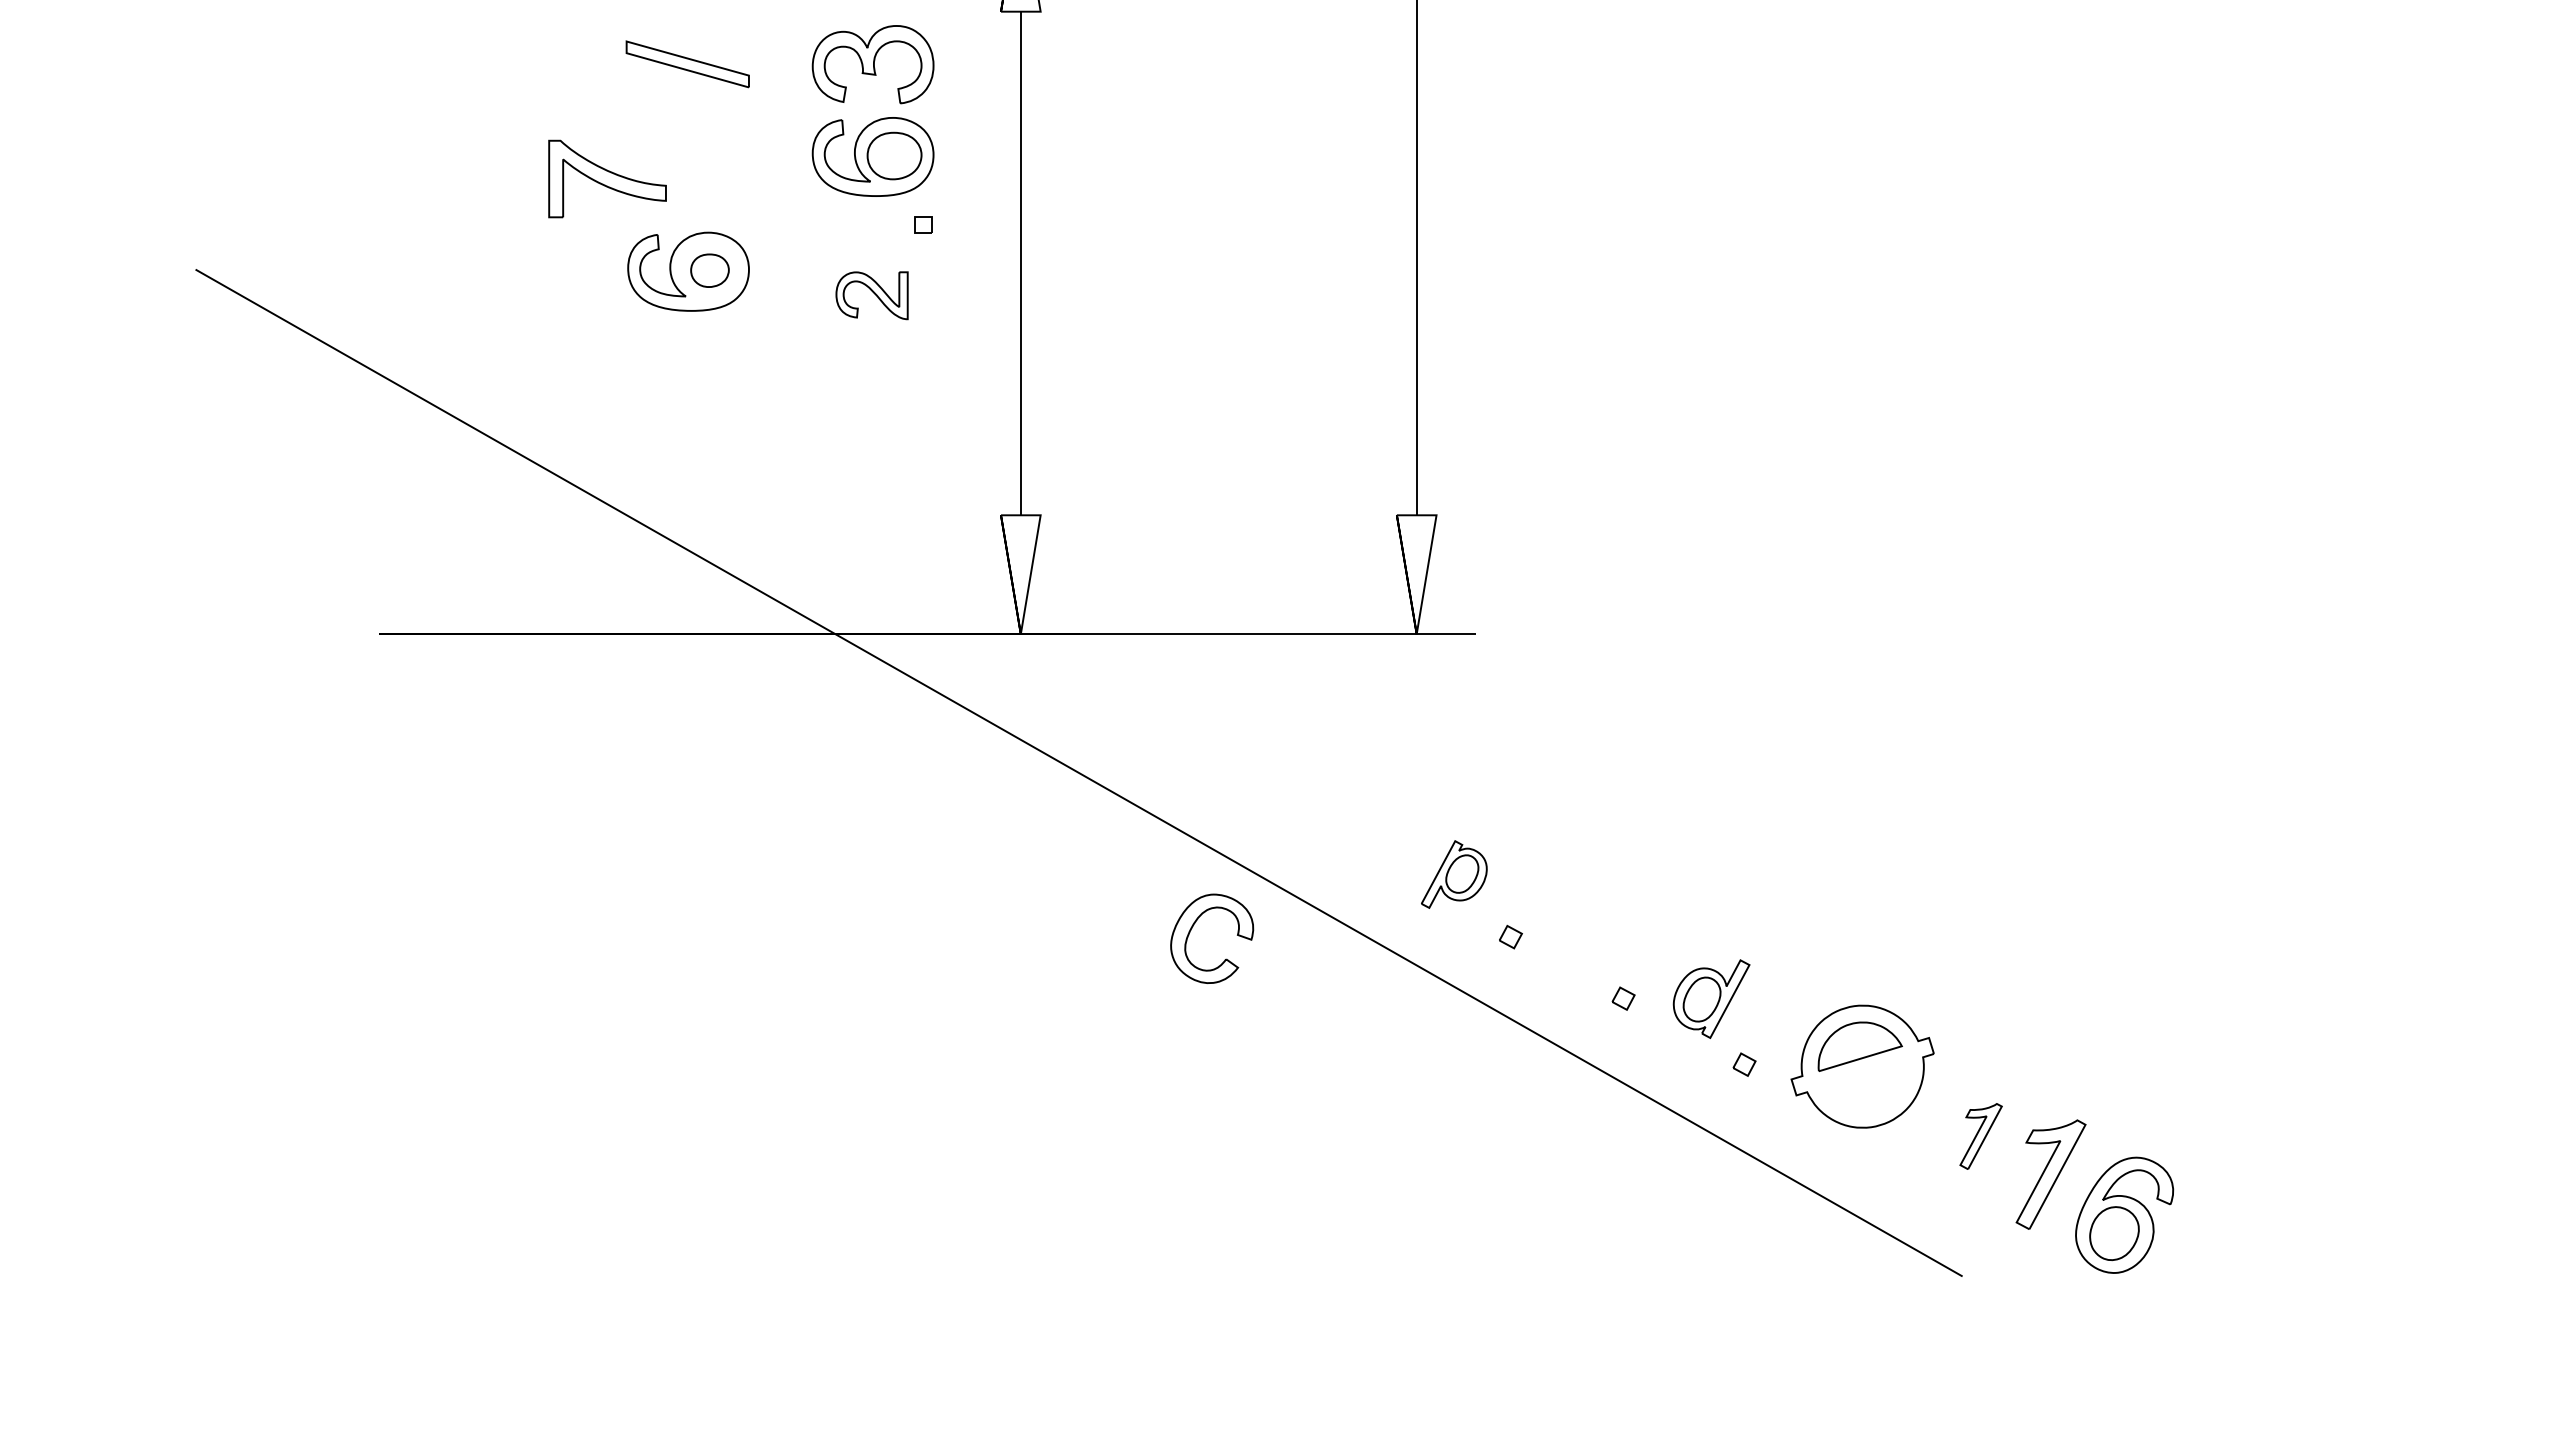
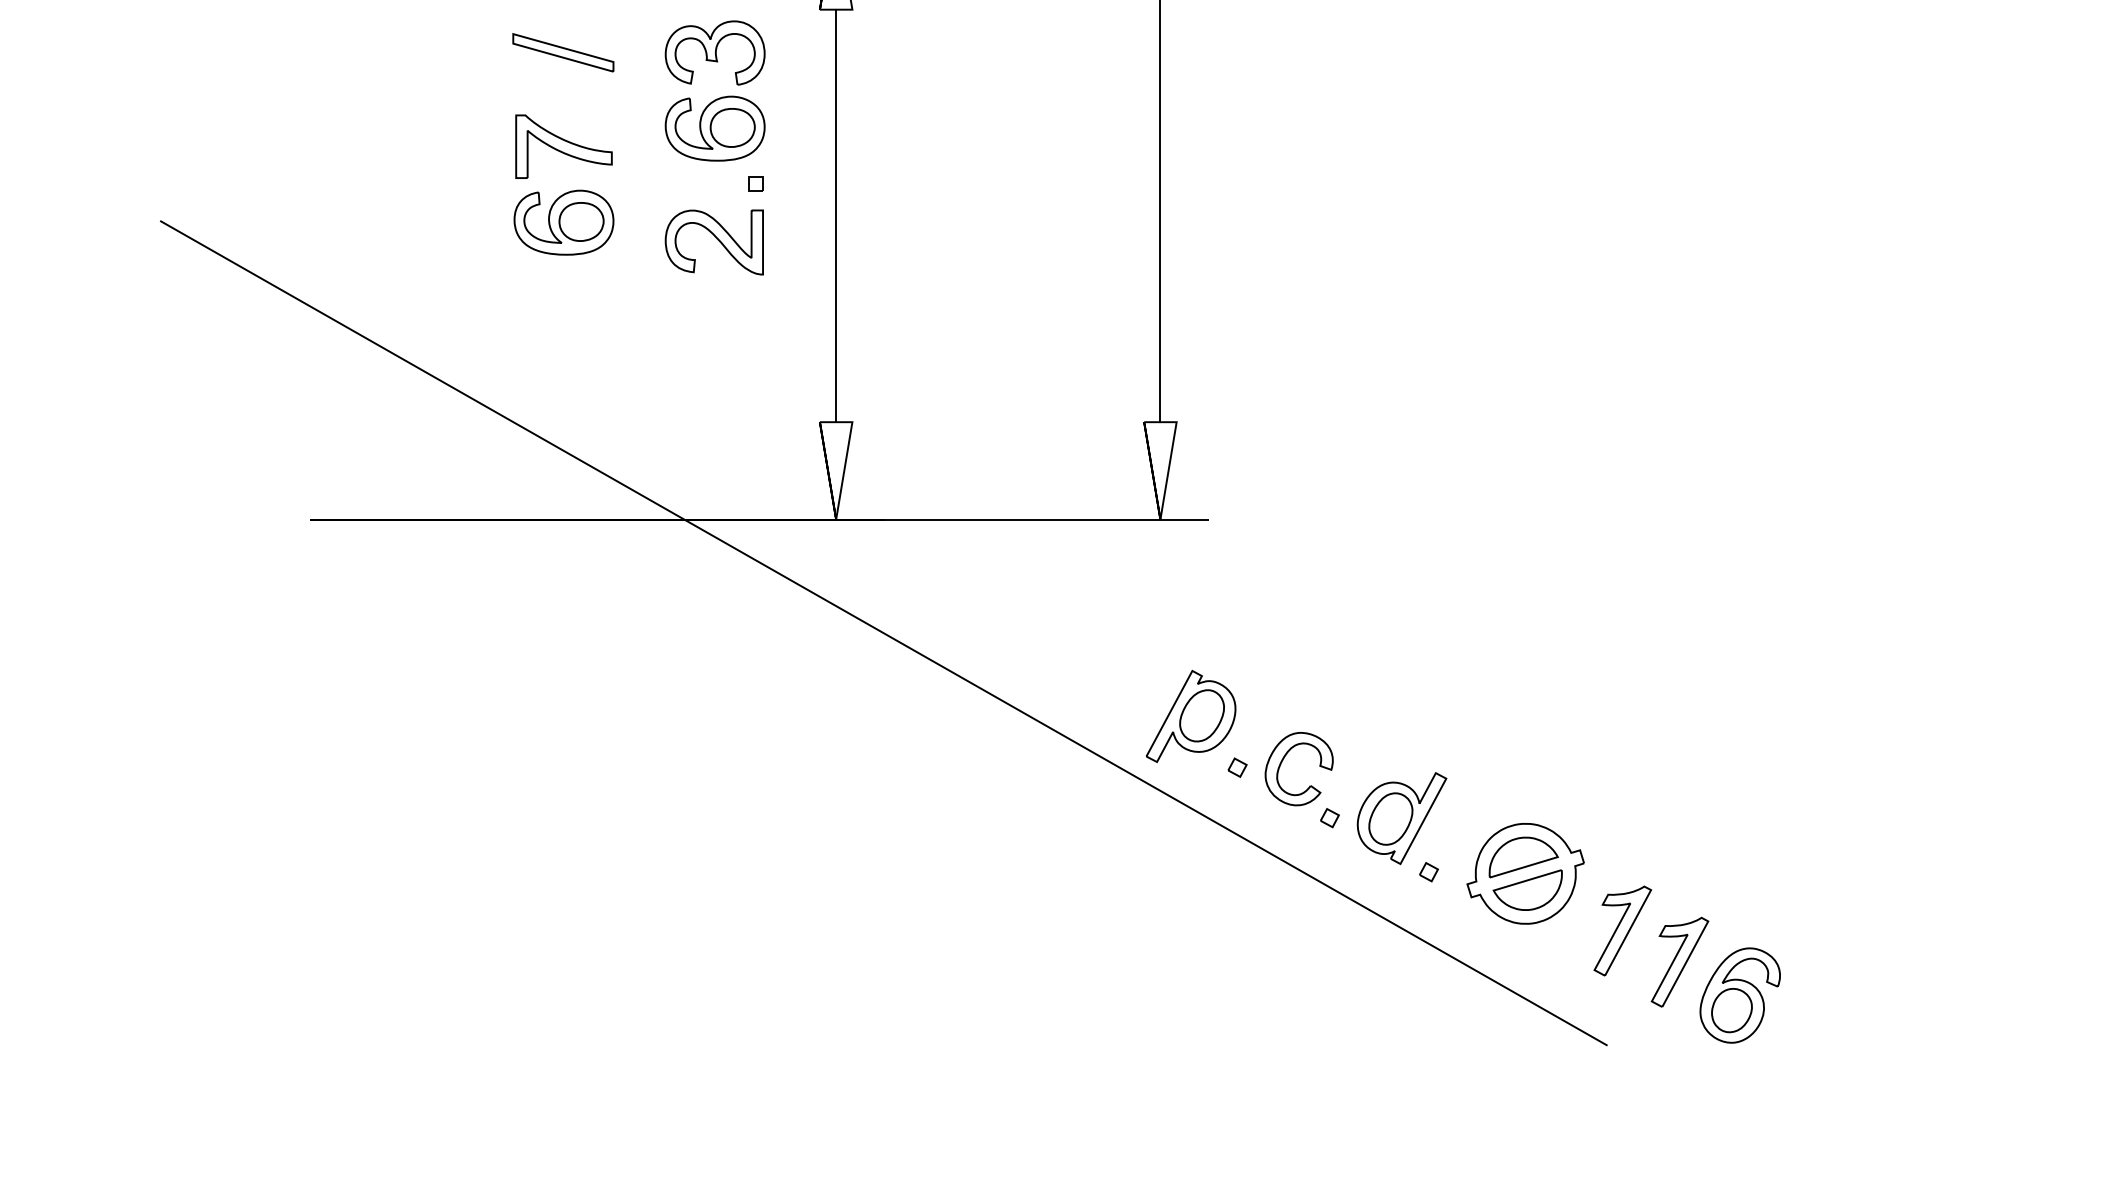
part: (607, 178) -> (563, 146), moved
part: (709, 270) -> (581, 221), size x1.43
part: (871, 295) -> (713, 242), size x1.67
part: (1454, 874) -> (1191, 716), size x1.67
part: (1192, 928) -> (1283, 760), moved
part: (1711, 998) -> (1401, 817), size x1.43
part: (1864, 1086) -> (1527, 890), added
part: (1980, 1136) -> (1622, 931), size x1.67

